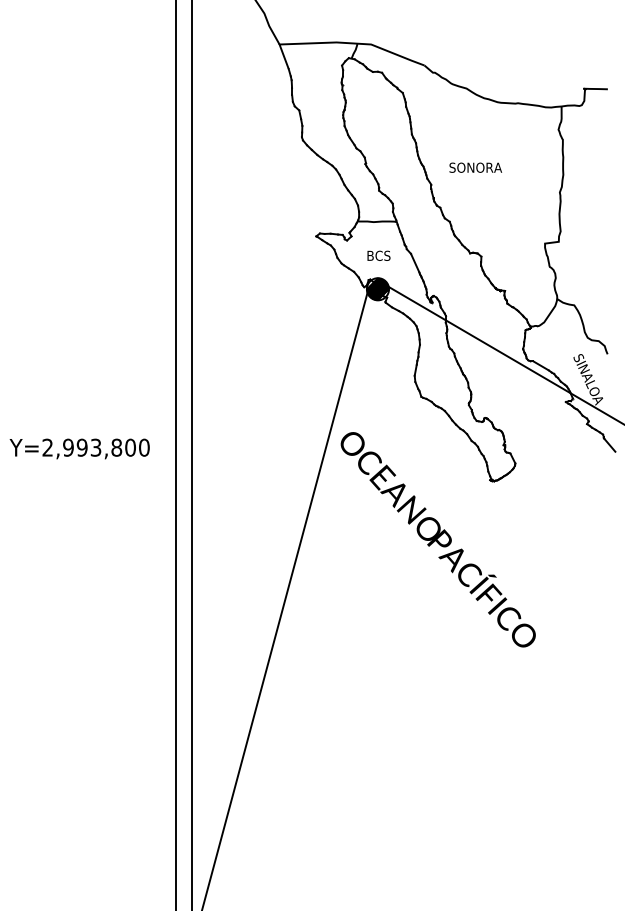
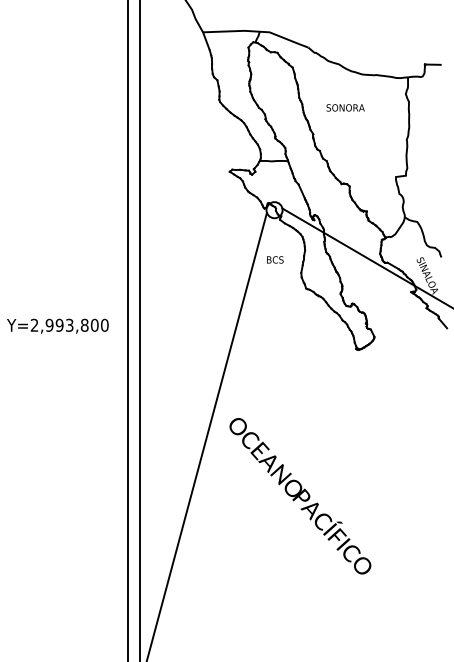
text: (475, 167) -> (345, 107), moved
text: (379, 255) -> (275, 259), moved
hatch: (377, 289) -> (274, 210), removed
text: (438, 540) -> (300, 496), moved

